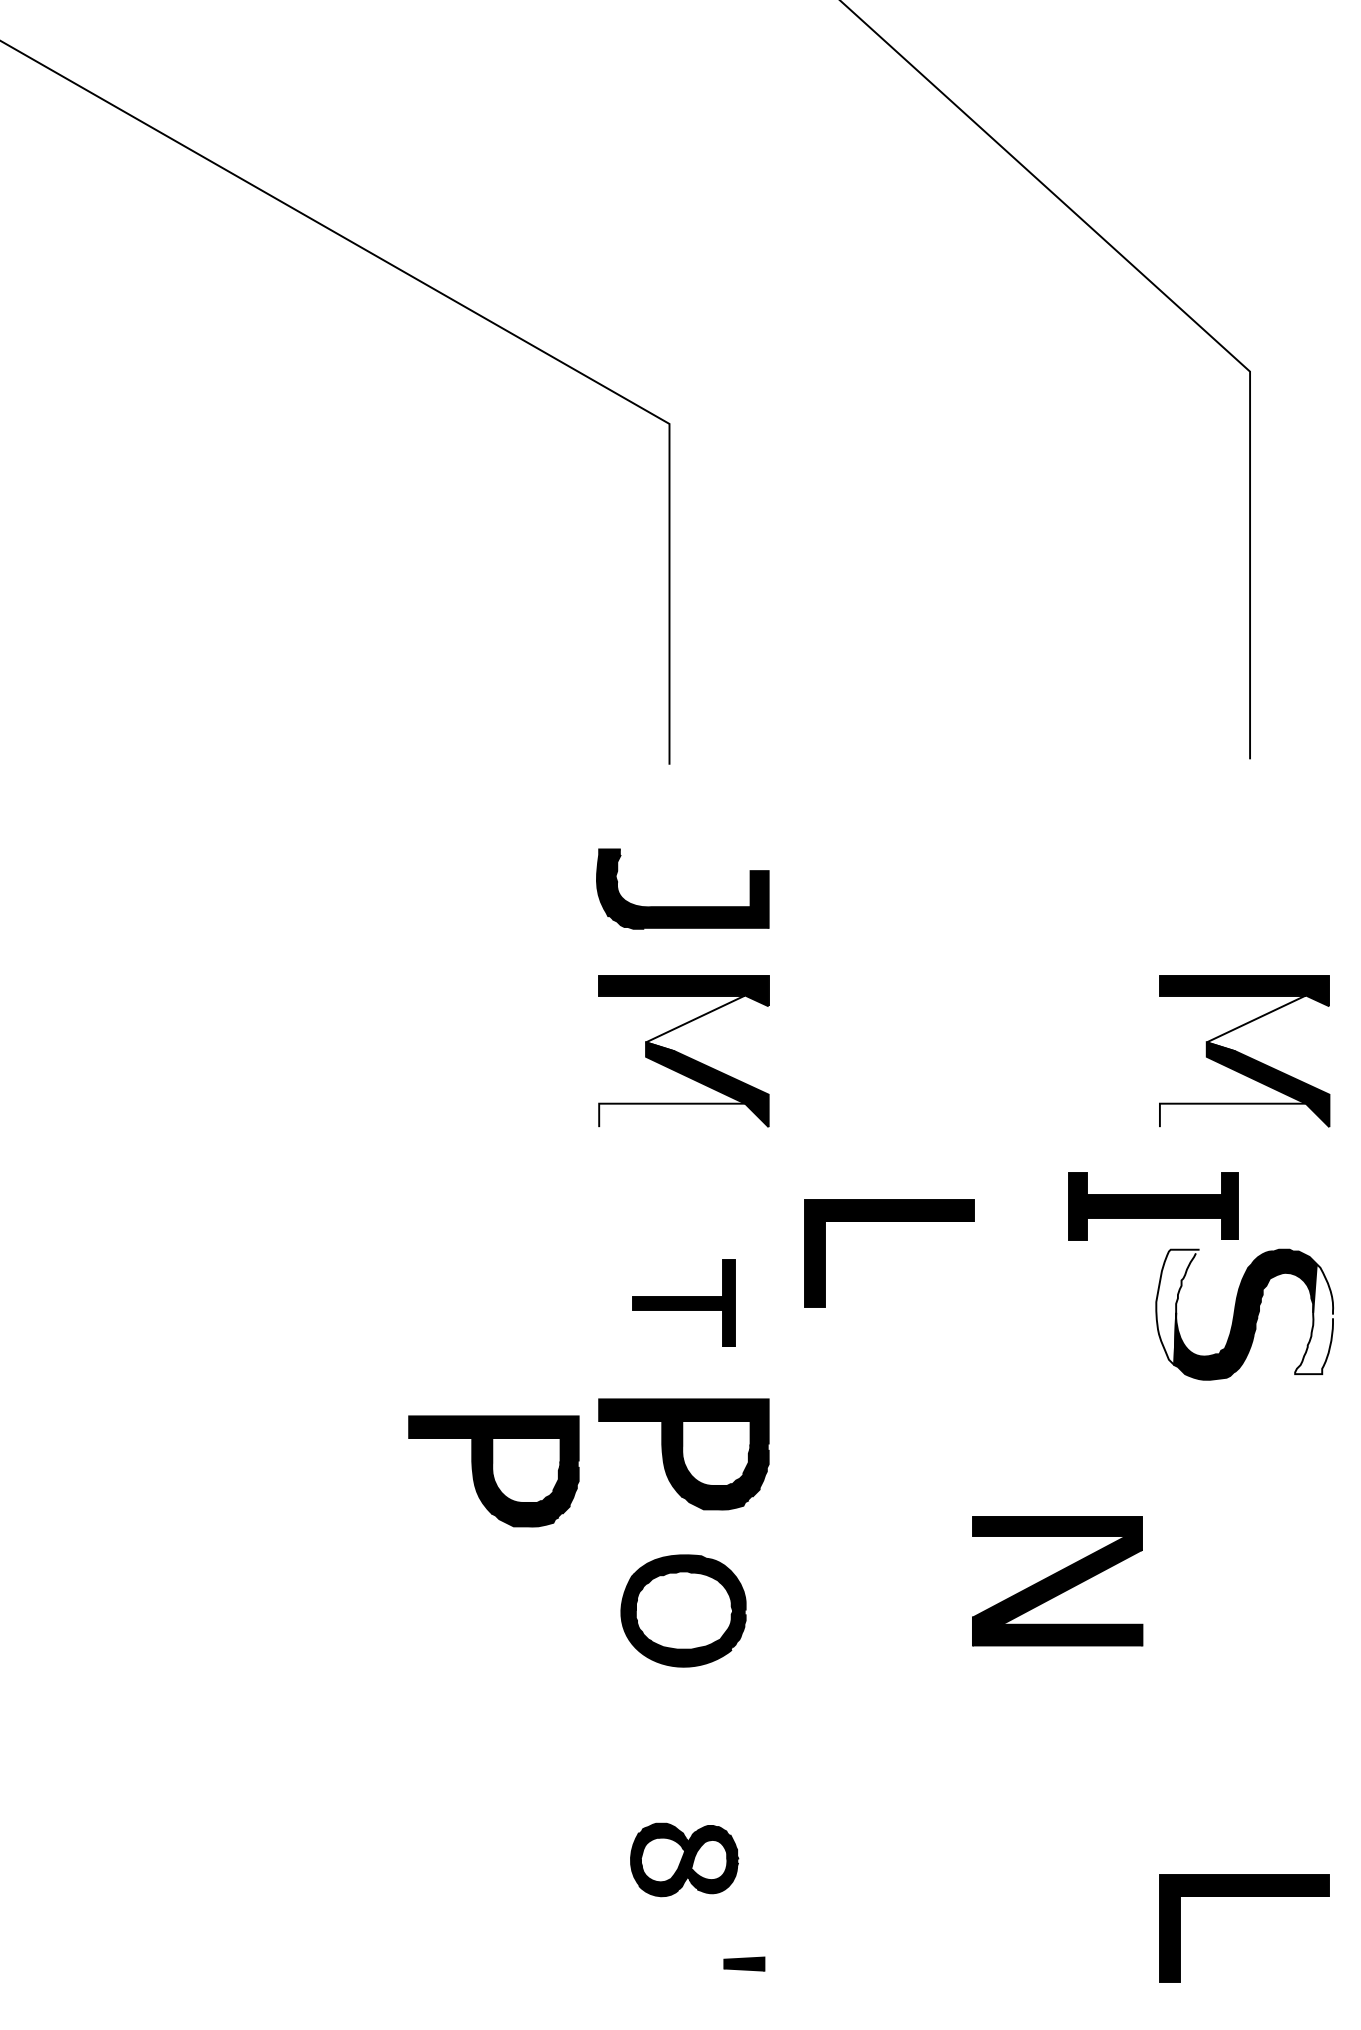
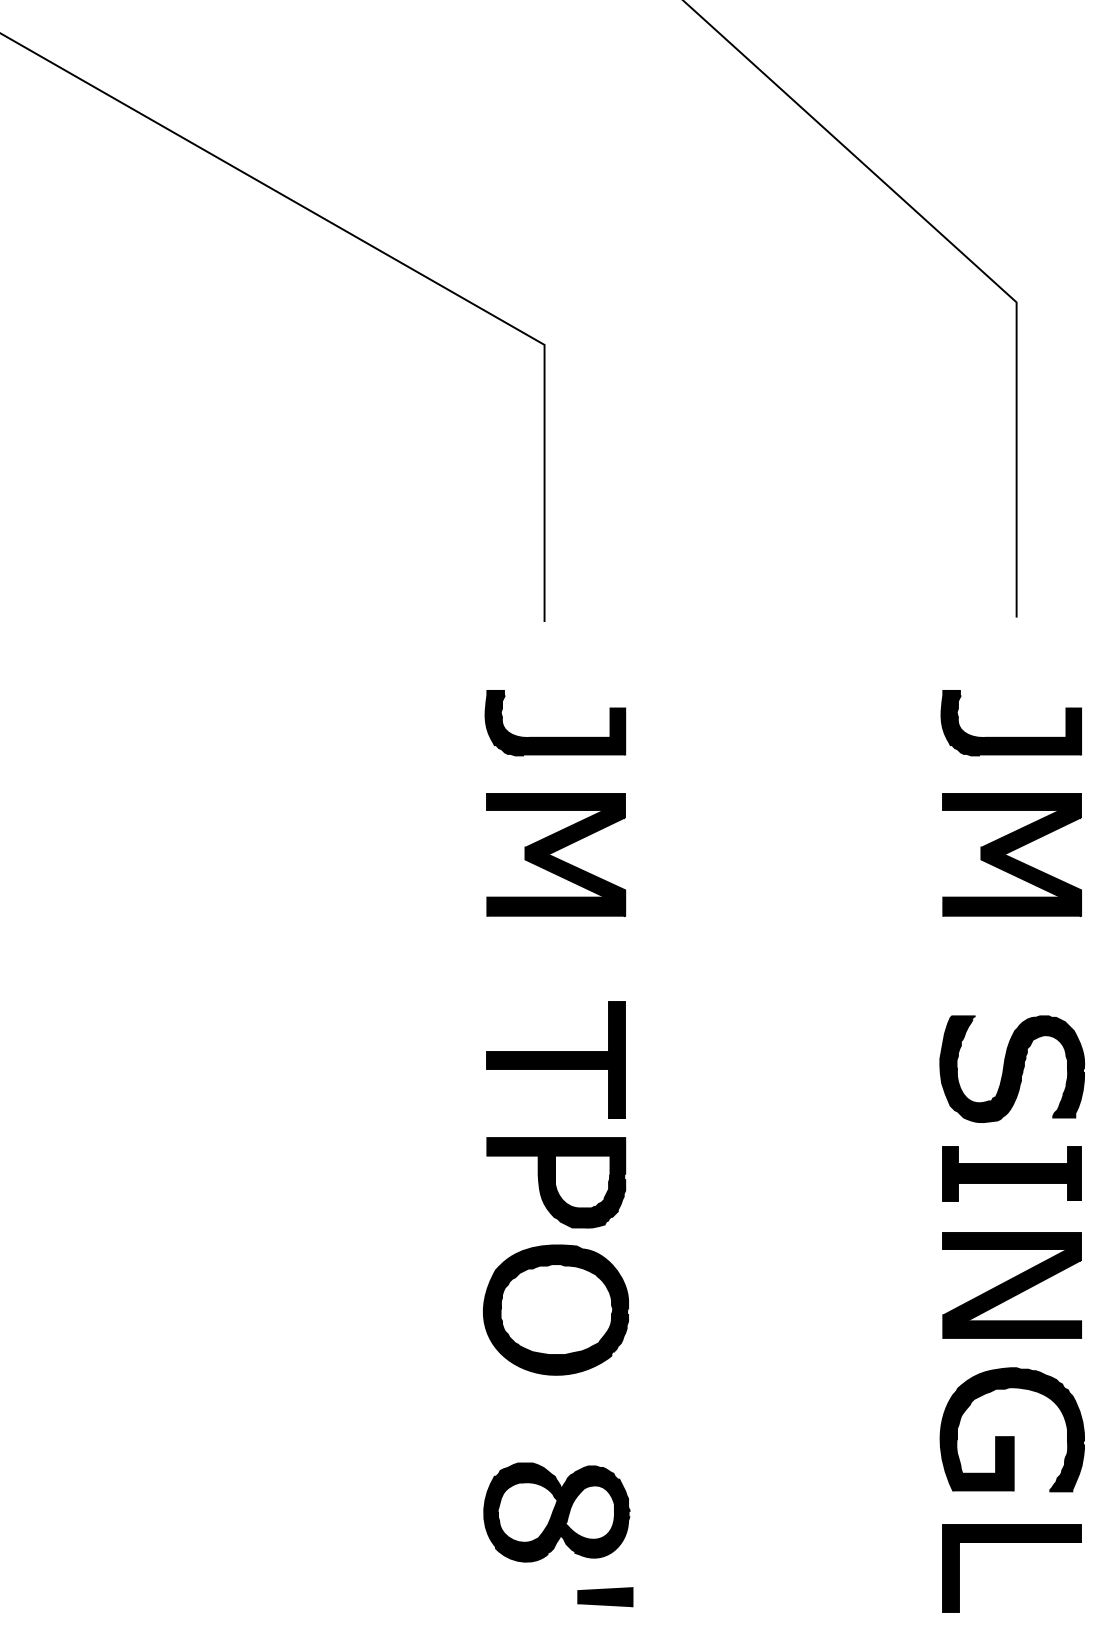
part: (1243, 906) -> (1011, 737), added
fill: (707, 1023) -> (575, 832), added
fill: (1267, 1023) -> (1030, 832), added
fill: (683, 1115) -> (555, 907), added
fill: (1244, 1115) -> (1012, 907), added
part: (1153, 1206) -> (1012, 1173), moved
part: (889, 1221) -> (723, 993), removed
part: (683, 1303) -> (555, 1060), size x1.67
fill: (1177, 1307) -> (957, 1063), added
fill: (1314, 1319) -> (1069, 1073), added
part: (493, 1471) -> (401, 1196), removed
part: (1057, 1581) -> (1012, 1286), moved
part: (683, 1610) -> (555, 1309), size x1.43
part: (1244, 1766) -> (1012, 1436), added
part: (684, 1859) -> (556, 1512), size x1.67
part: (744, 1964) -> (605, 1597), size x1.67

